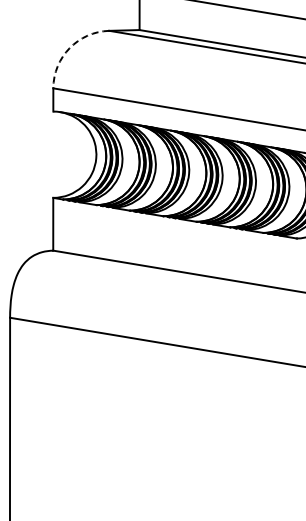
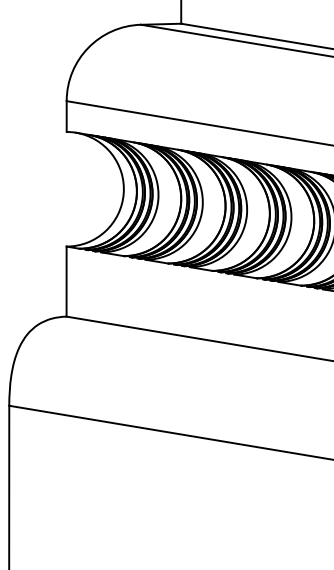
arc: (69, 48) -> (88, 48), dashed -> solid

